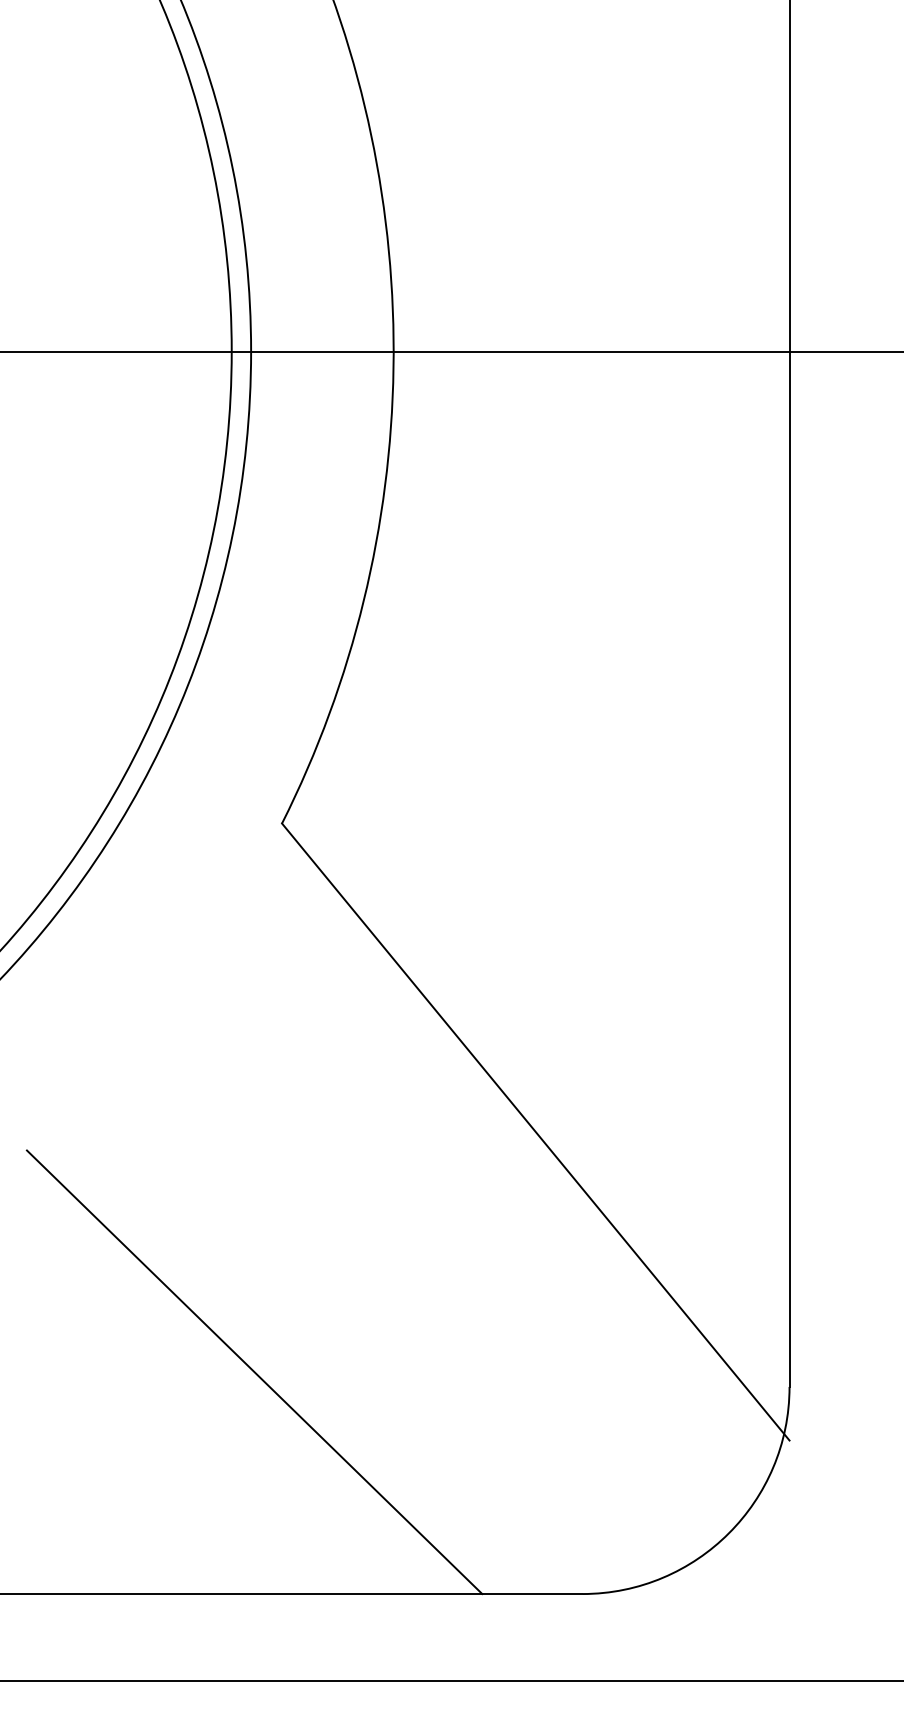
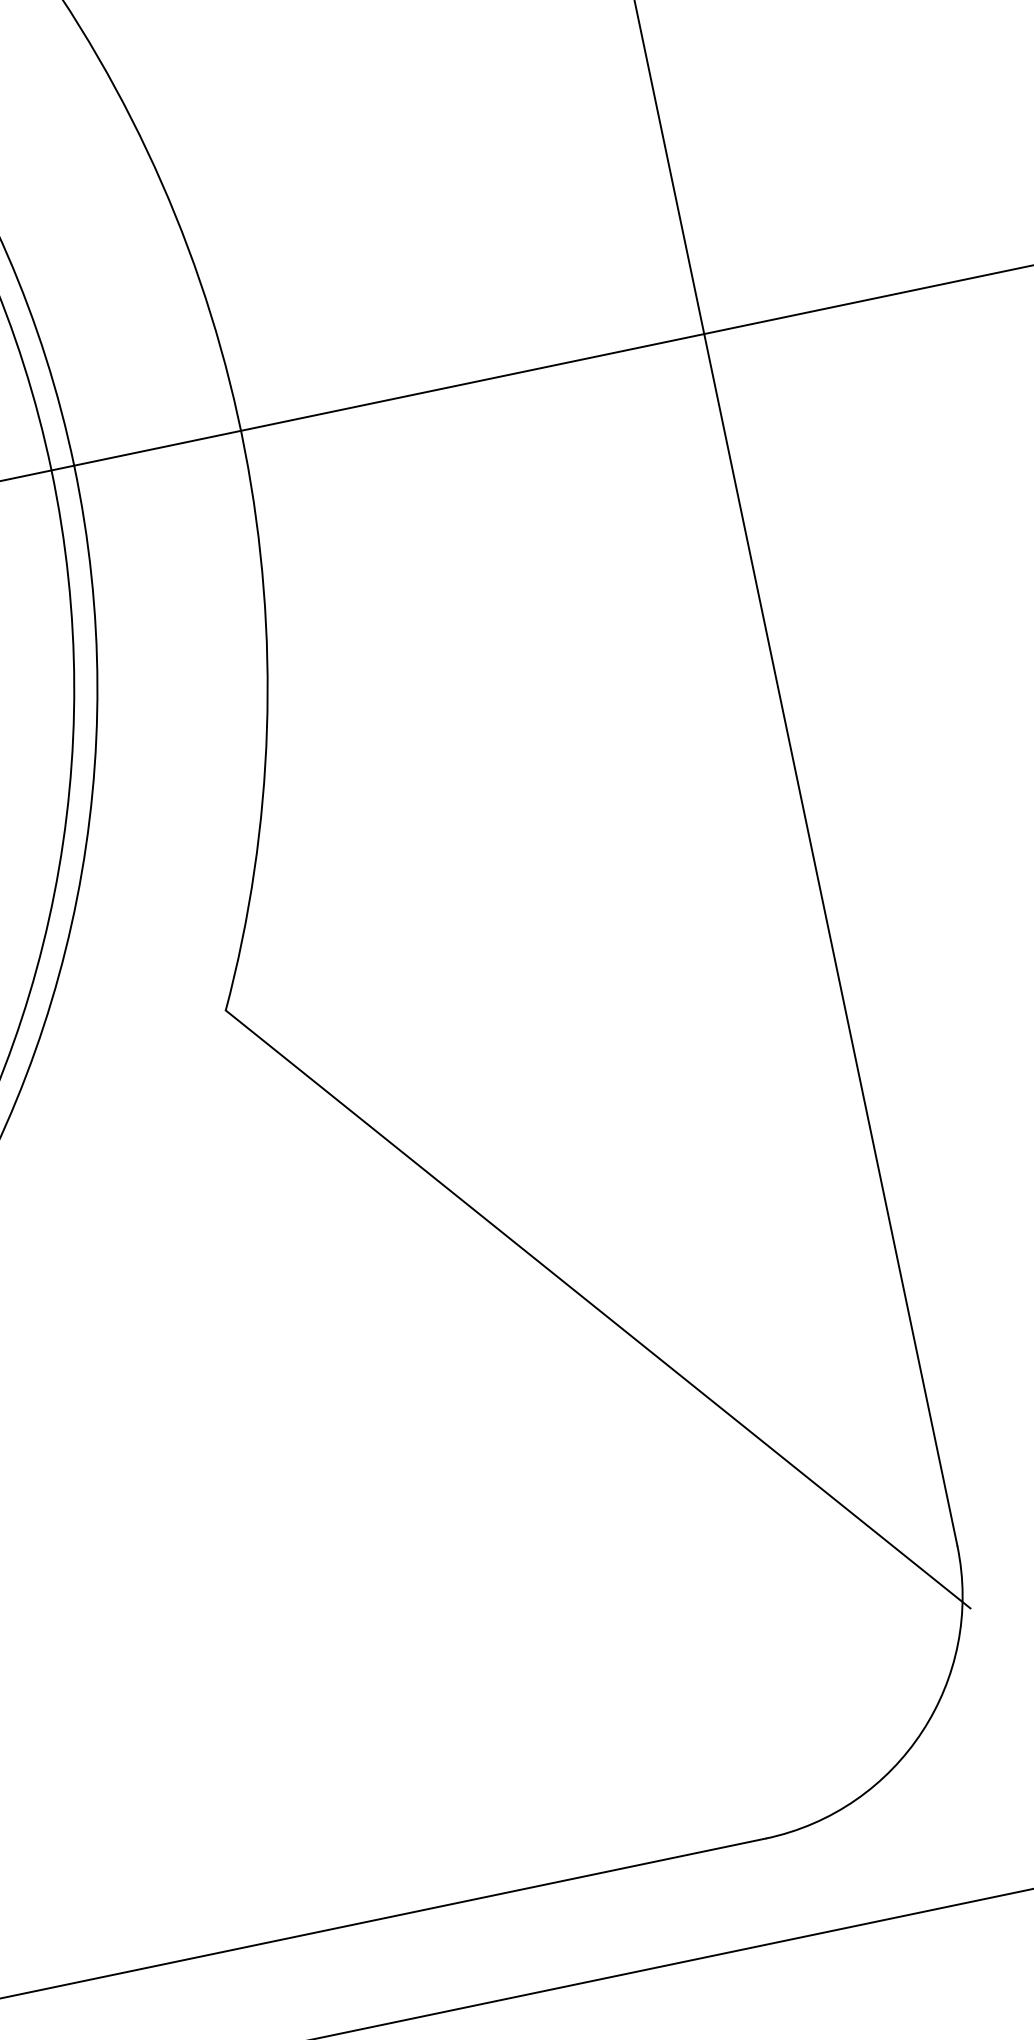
line: (254, 1372) -> (327, 1659), removed

